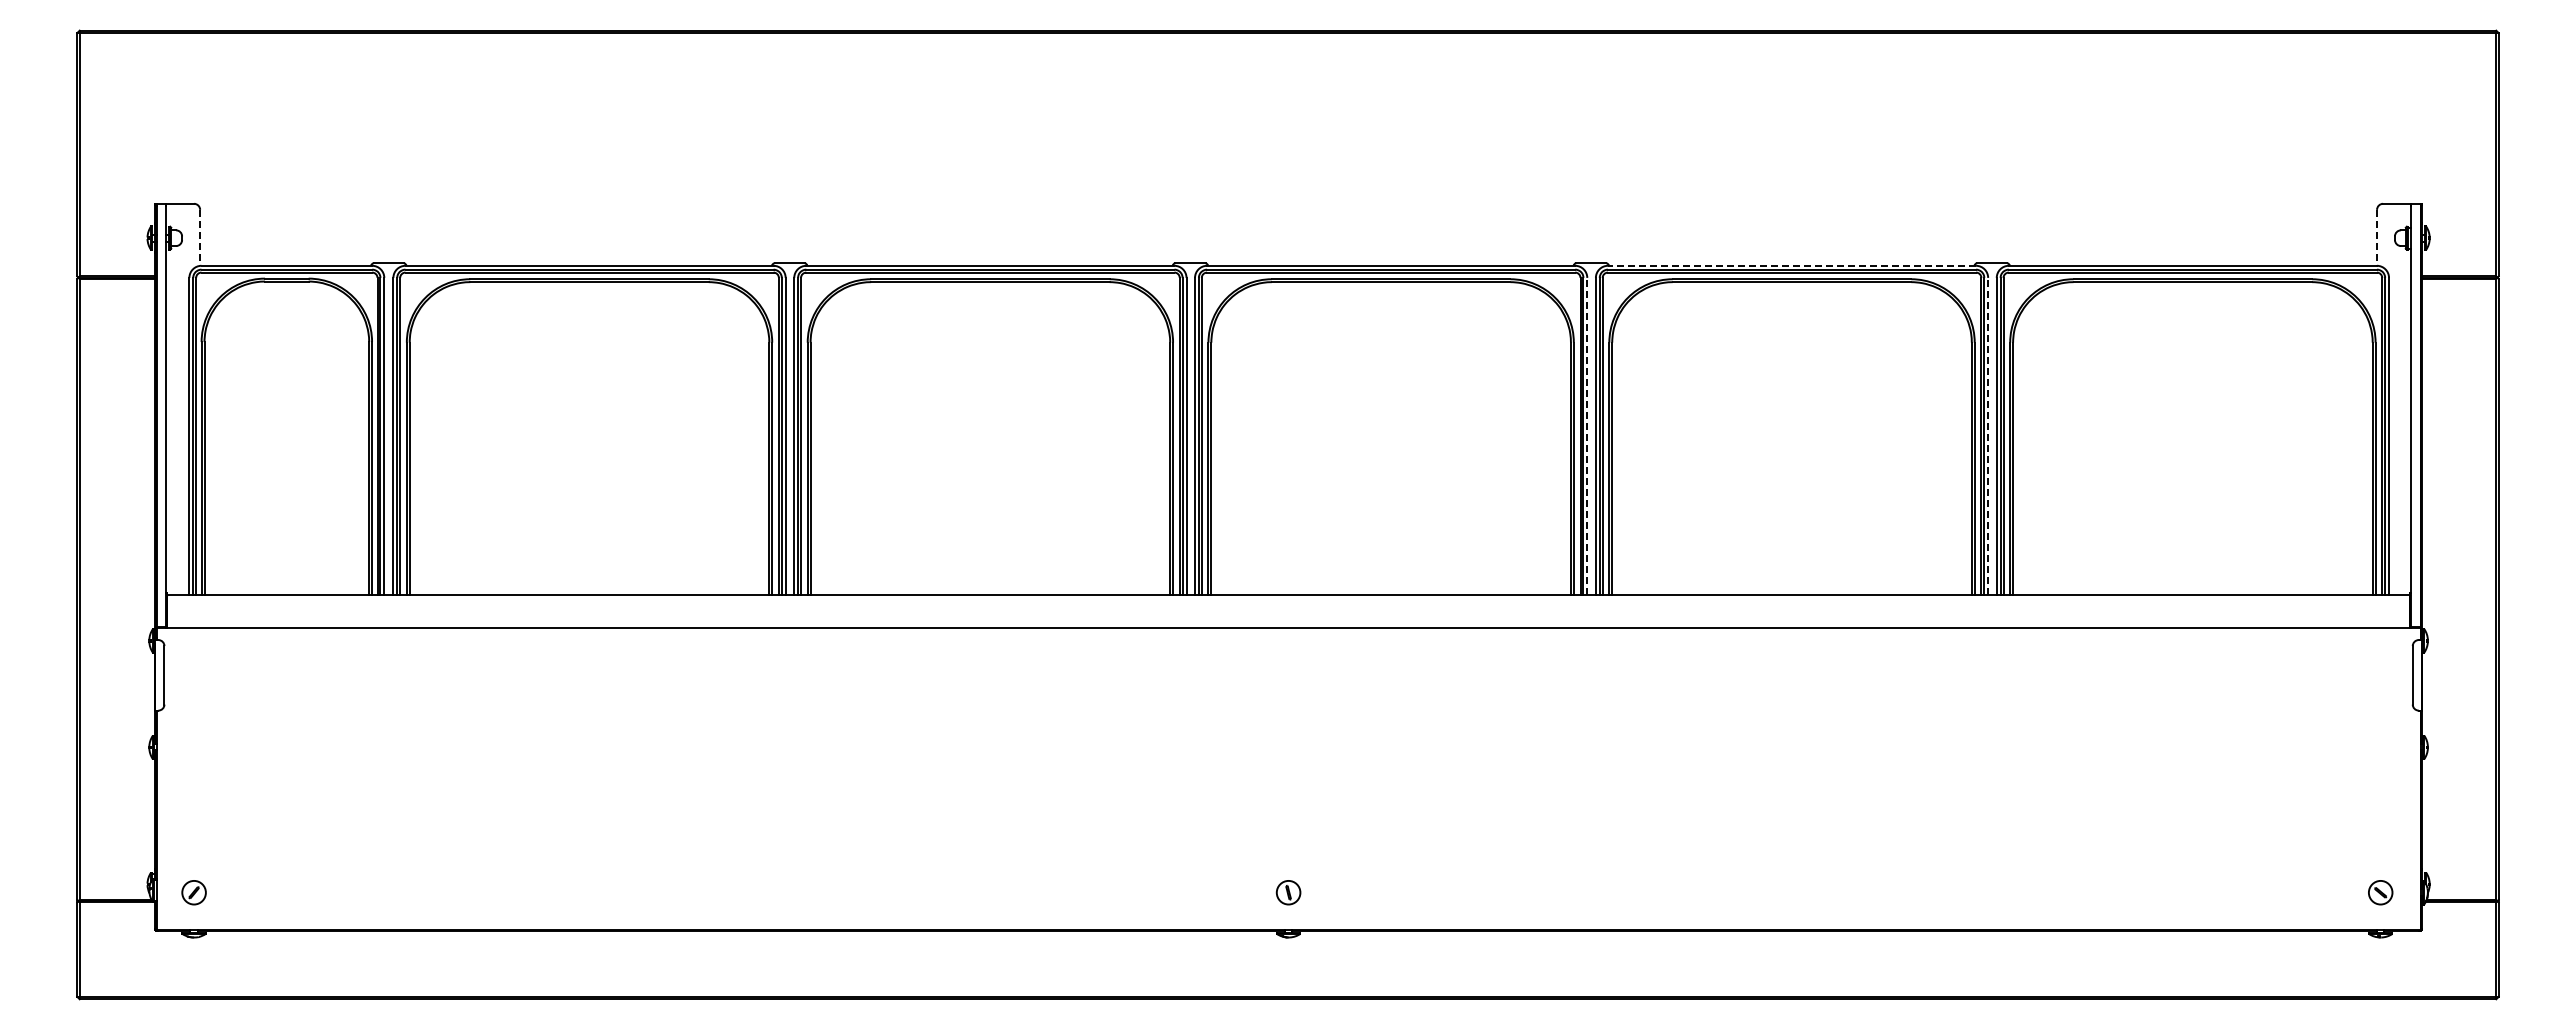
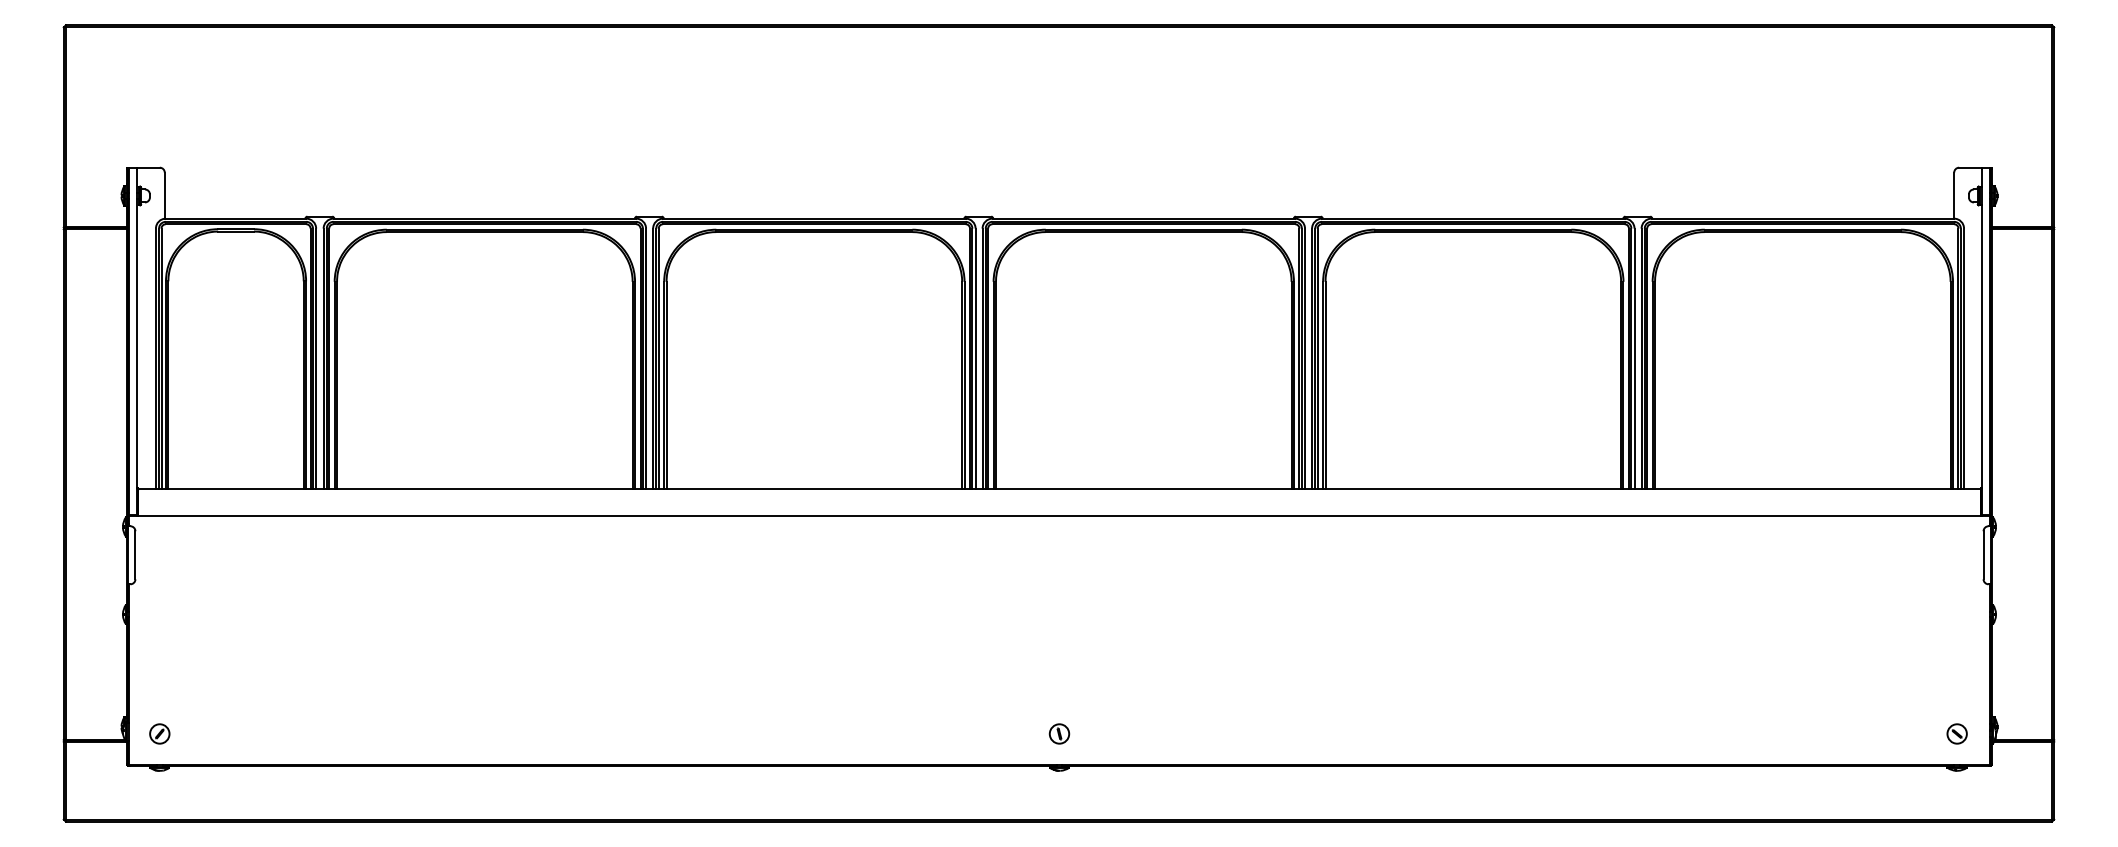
line: (2377, 237) -> (1954, 195), dashed -> solid
line: (200, 238) -> (165, 196), dashed -> solid
line: (1791, 265) -> (1472, 218), dashed -> solid
line: (1587, 435) -> (1305, 358), dashed -> solid
line: (1988, 435) -> (1634, 358), dashed -> solid

